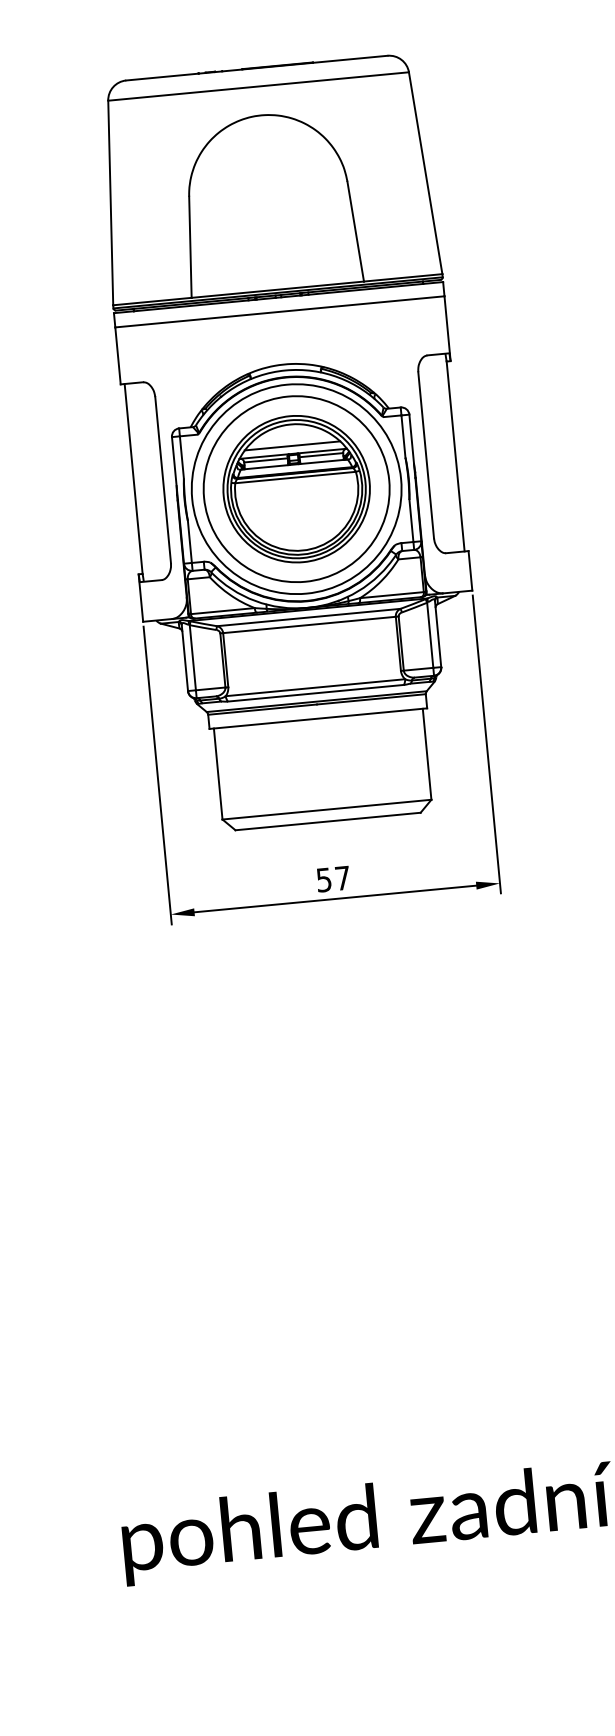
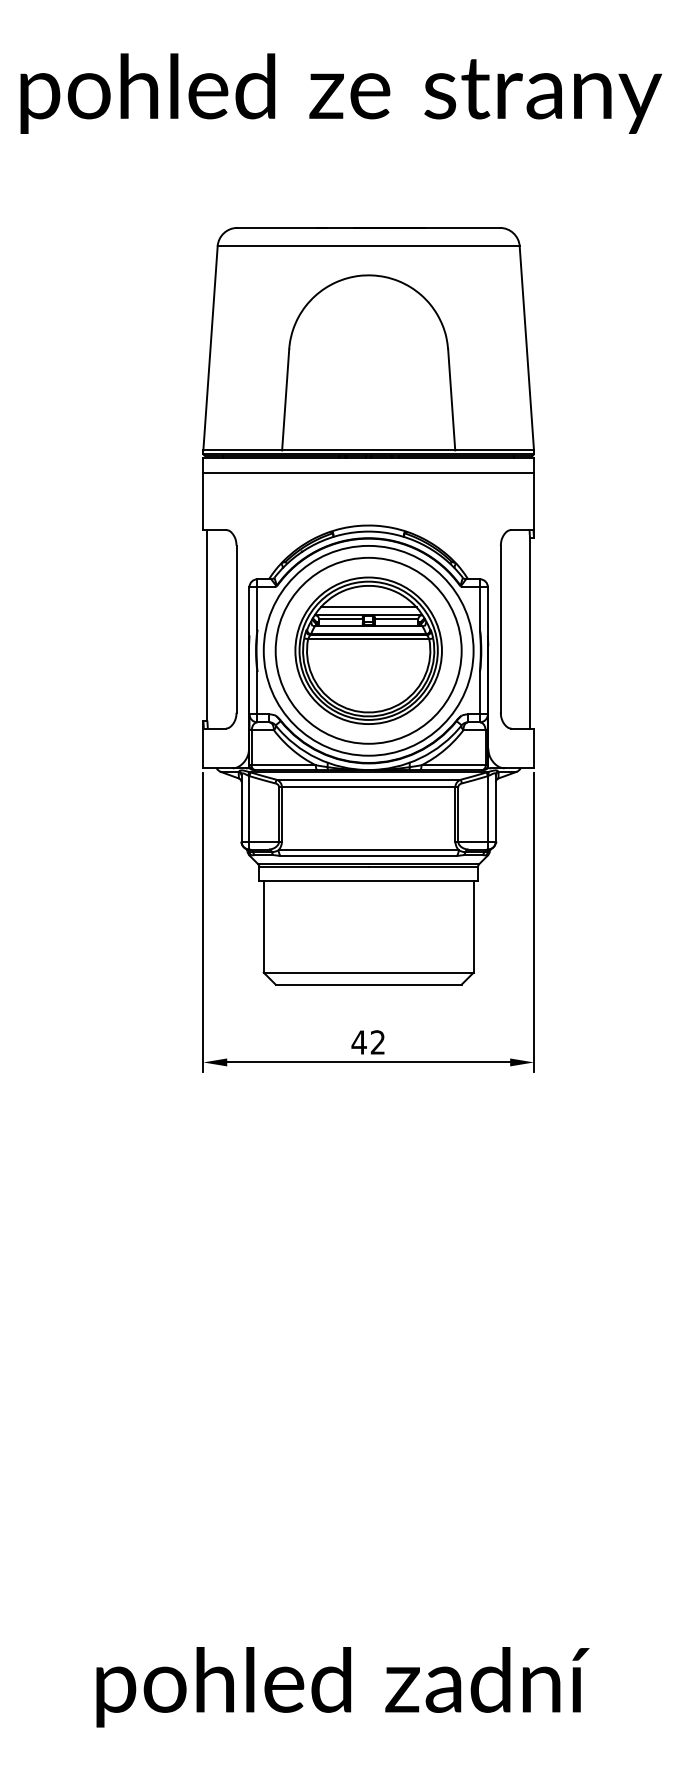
text: (332, 879) -> (367, 1042), 57 -> 42

